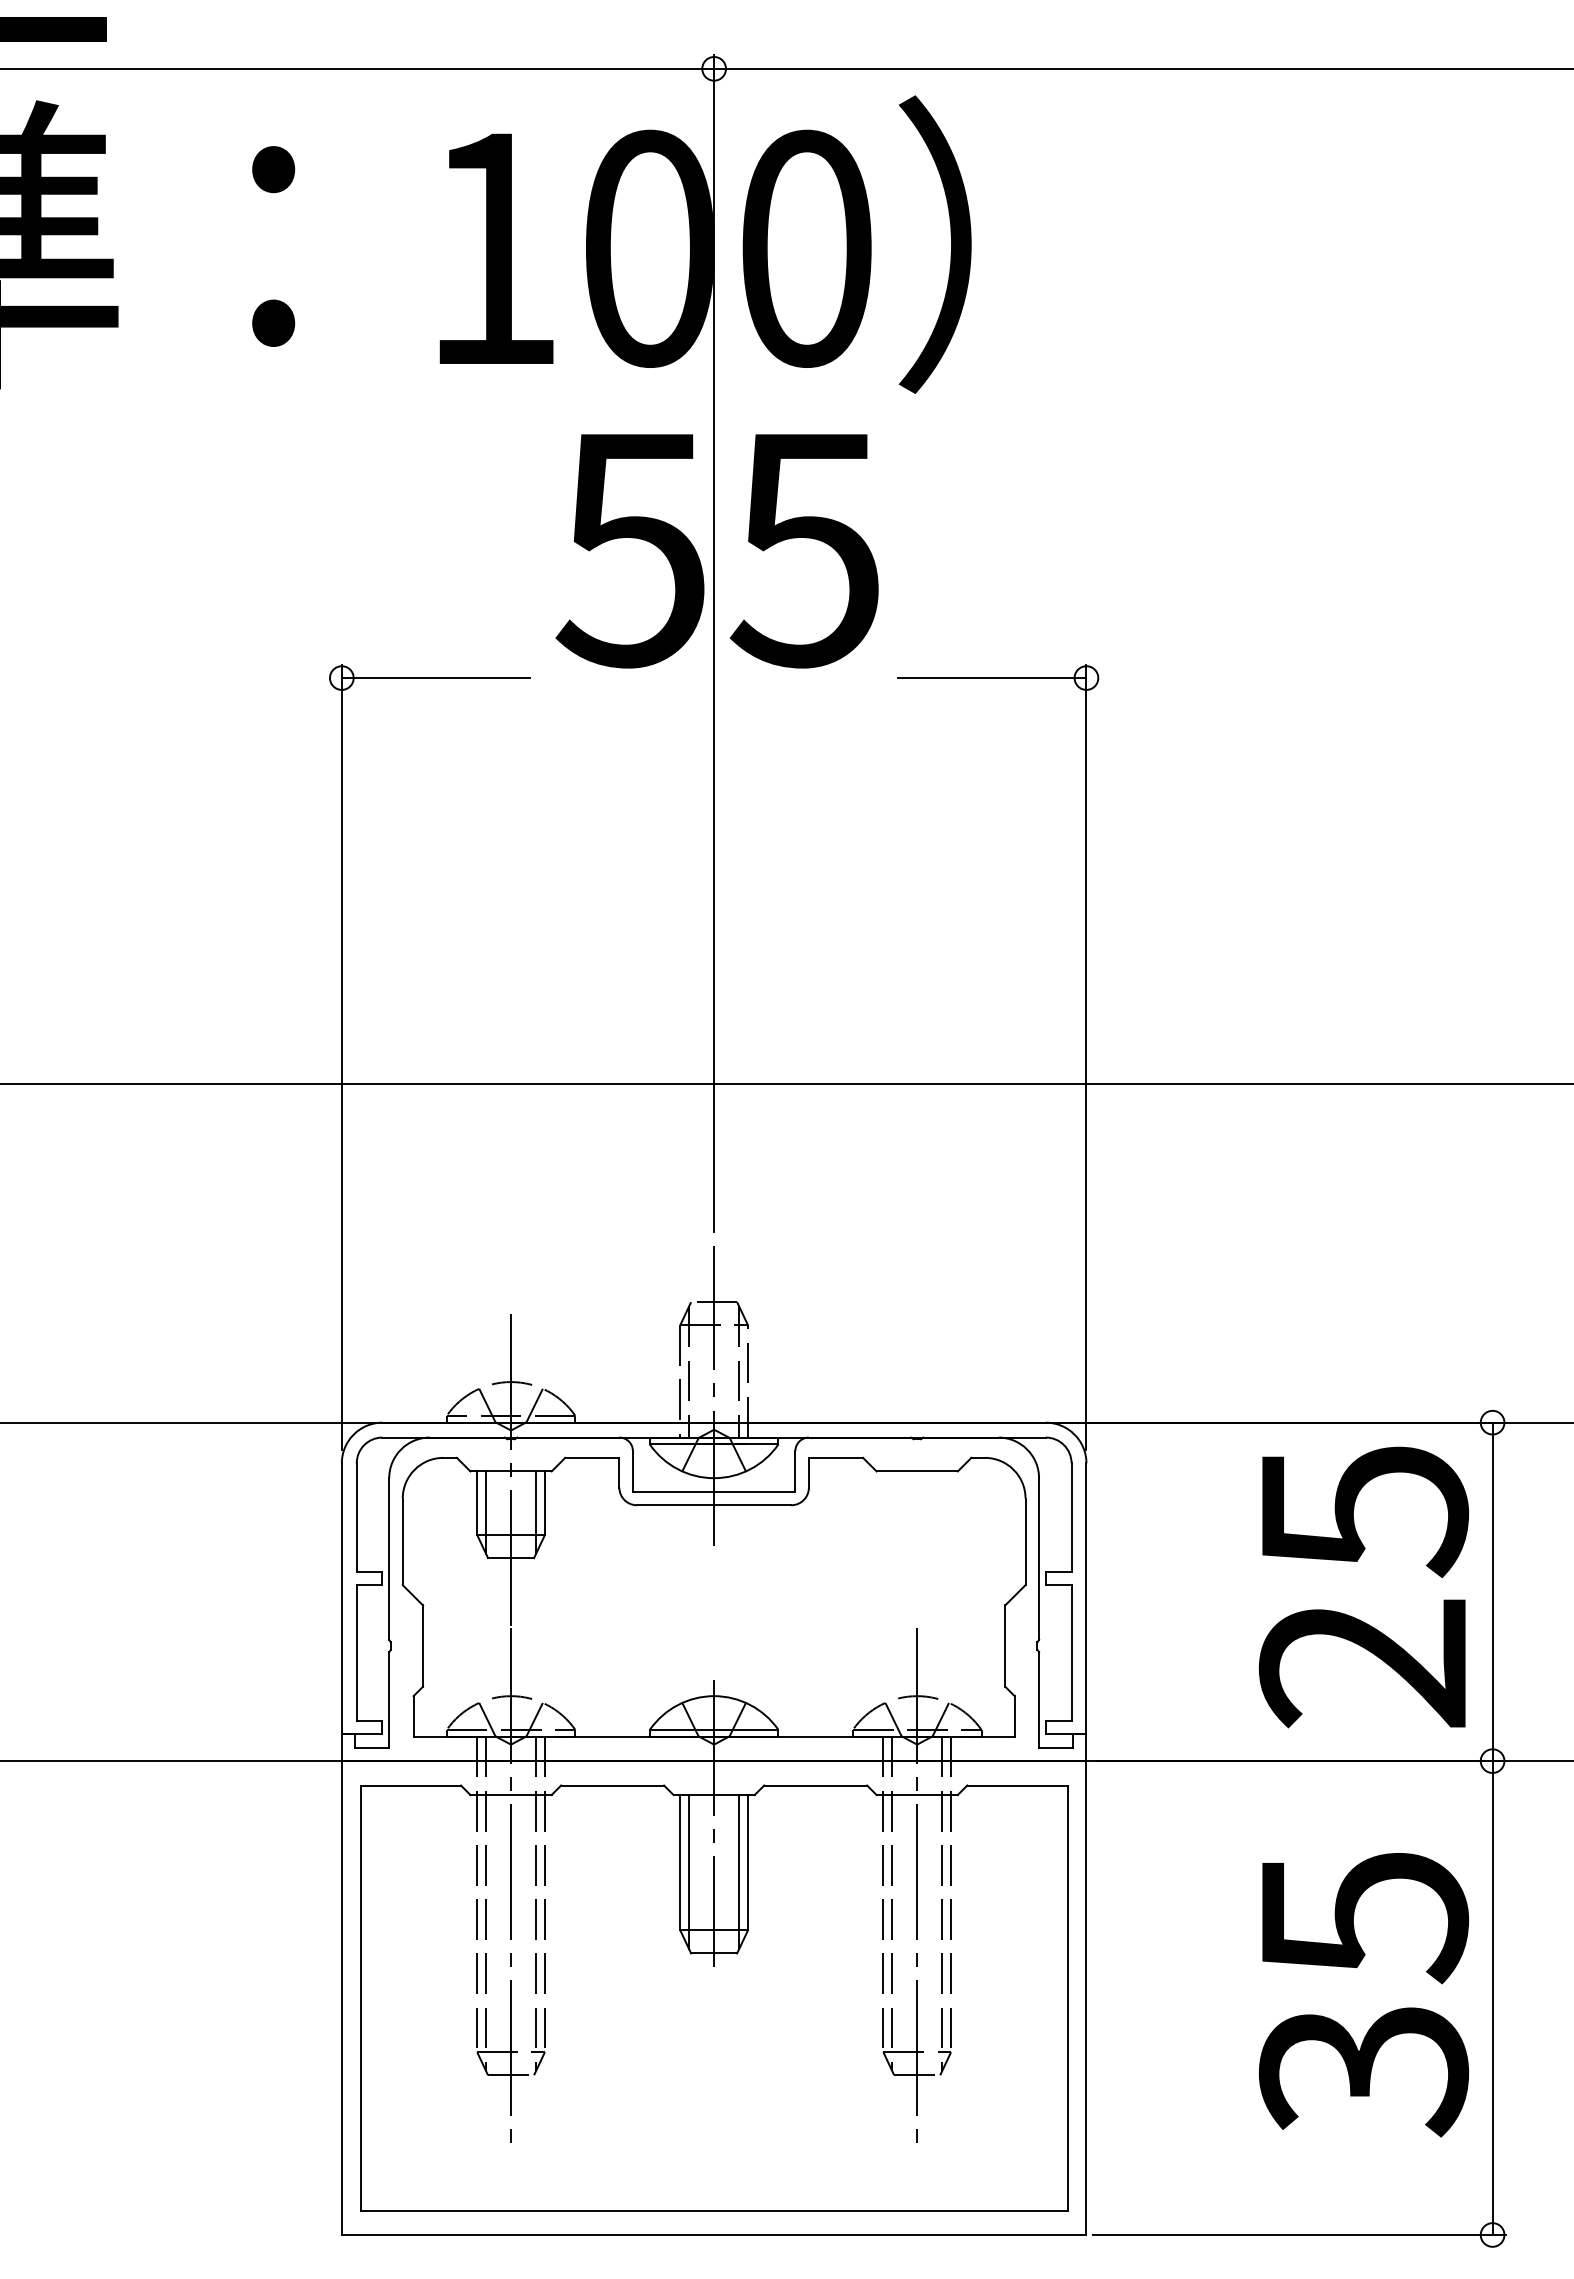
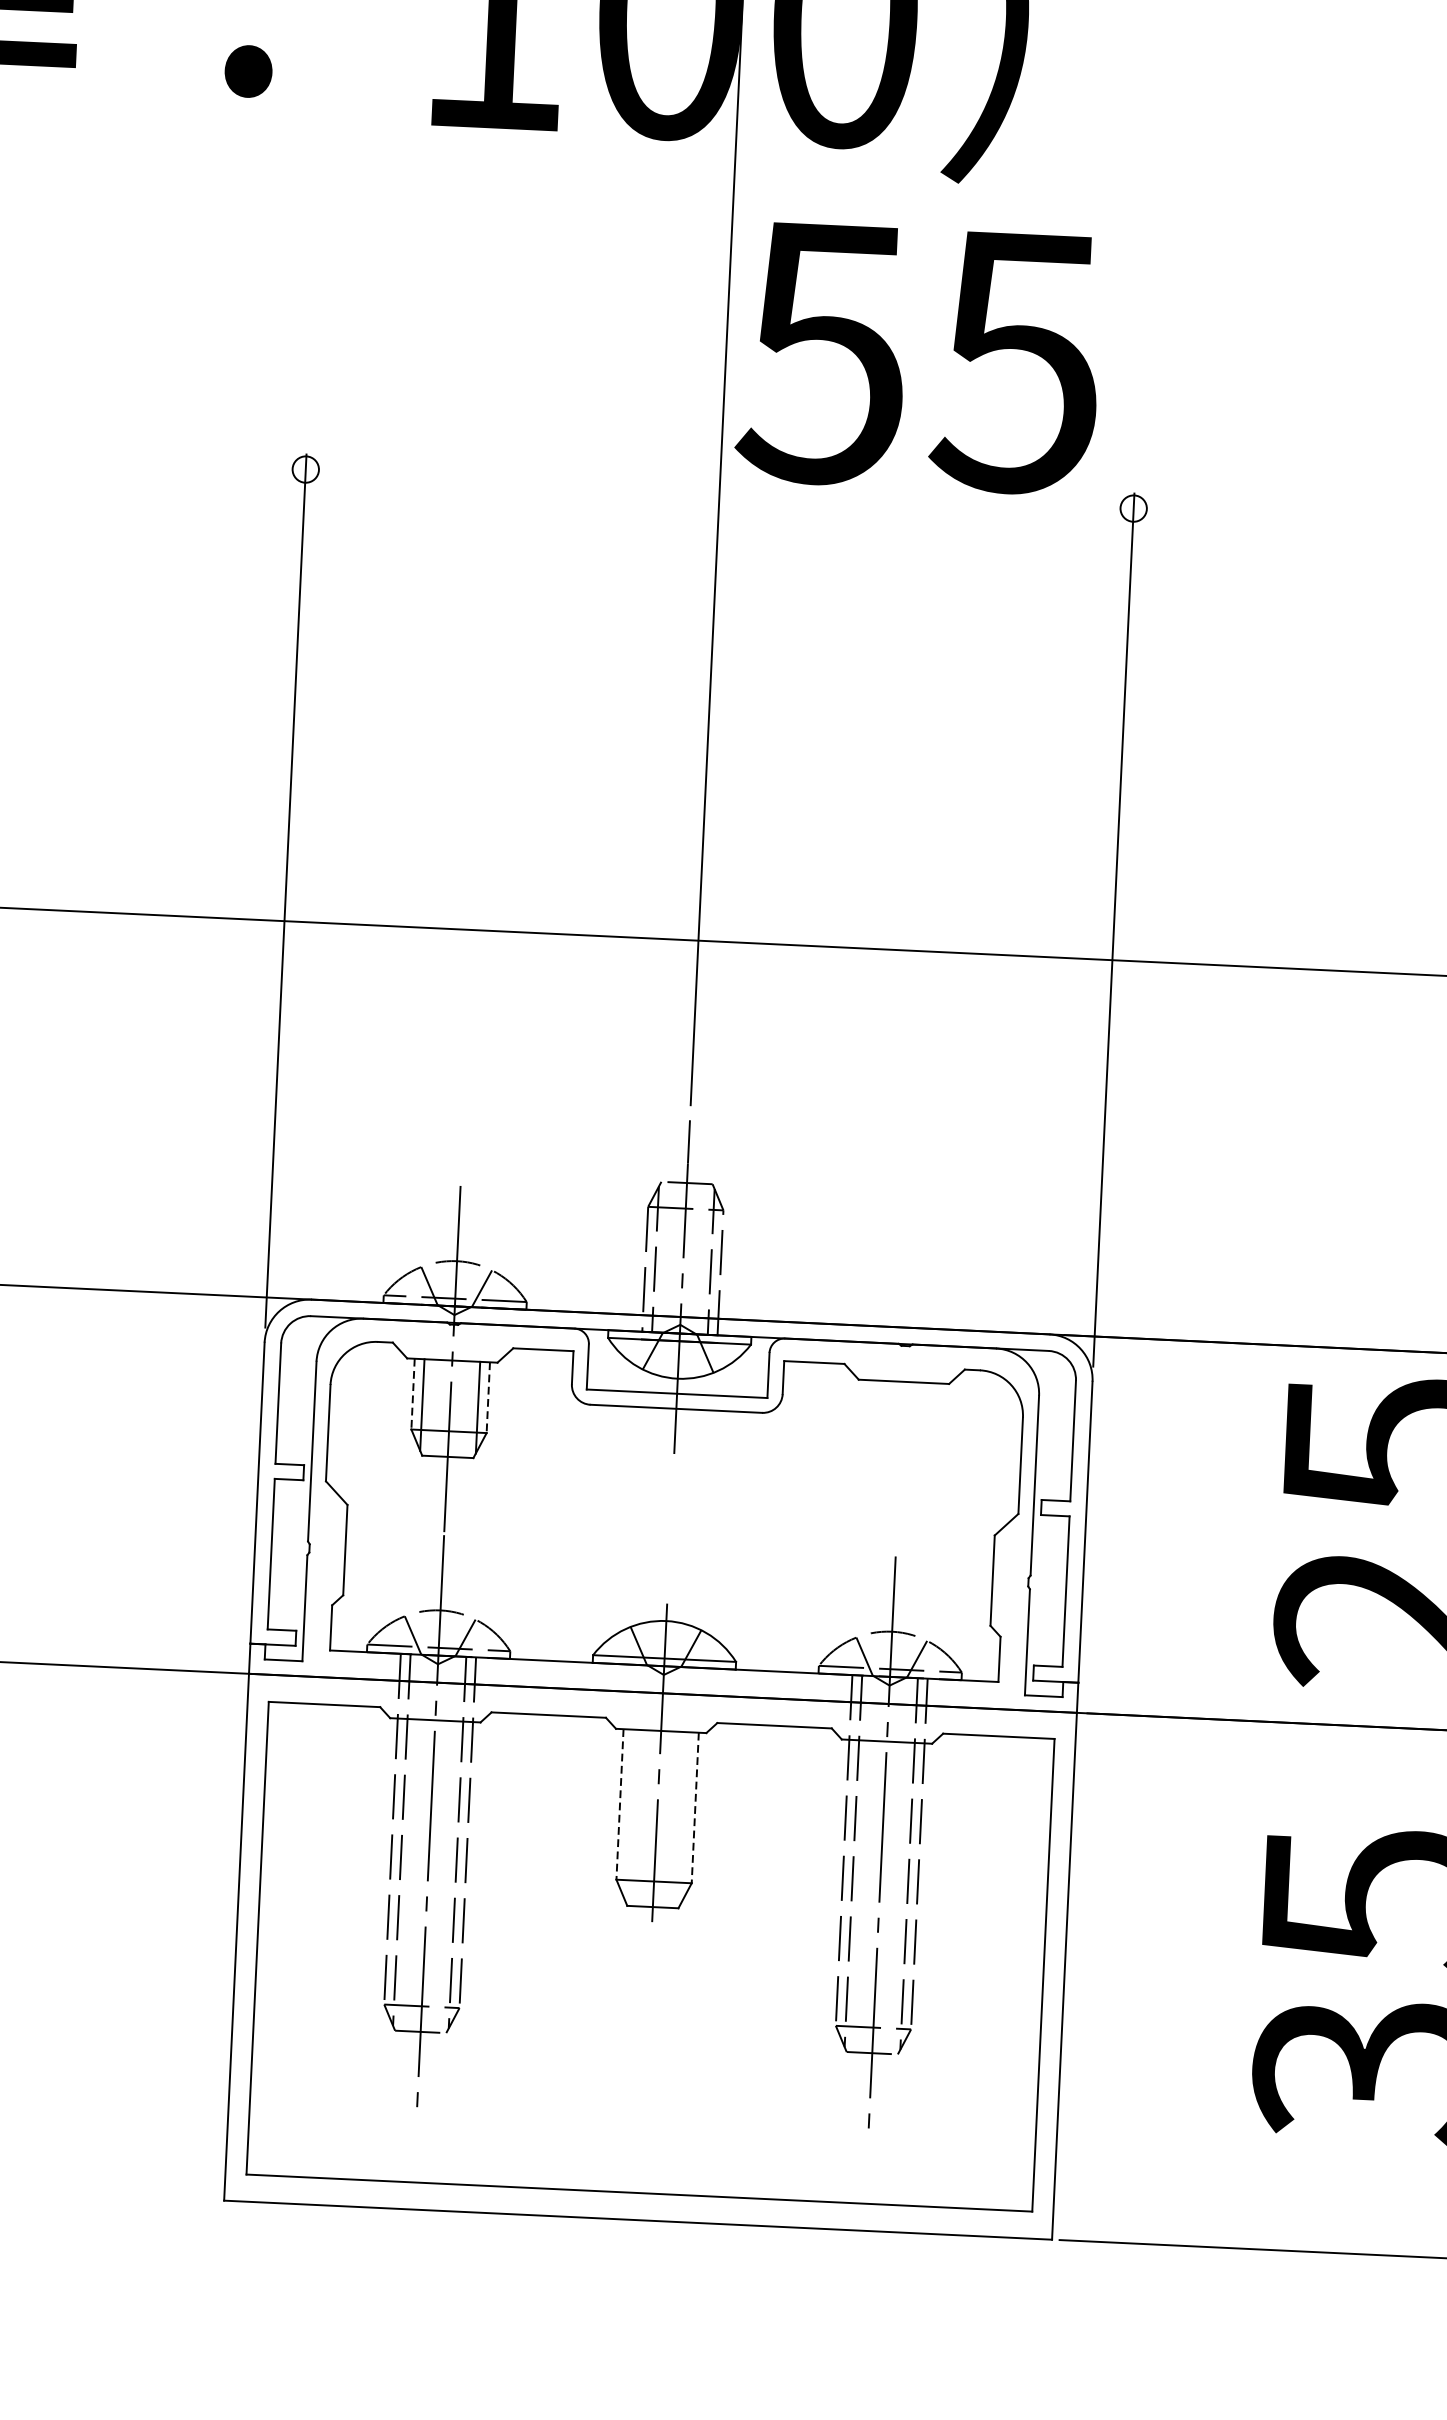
text: (716, 551) -> (917, 359), moved
line: (435, 678) -> (409, 474), removed
line: (992, 678) -> (1029, 504), removed
line: (477, 1503) -> (413, 1394), solid -> dashed
line: (544, 1503) -> (487, 1397), solid -> dashed
line: (680, 1862) -> (620, 1804), solid -> dashed
line: (747, 1862) -> (694, 1807), solid -> dashed
line: (689, 1871) -> (629, 1814), removed
line: (739, 1871) -> (685, 1817), removed

